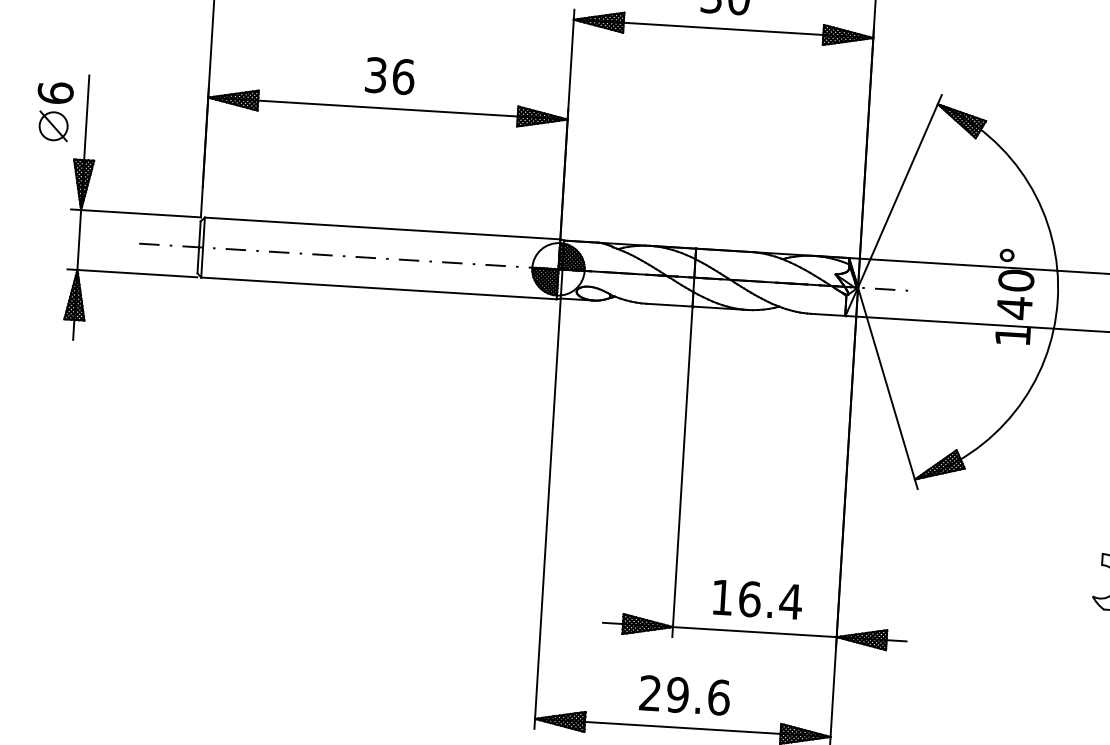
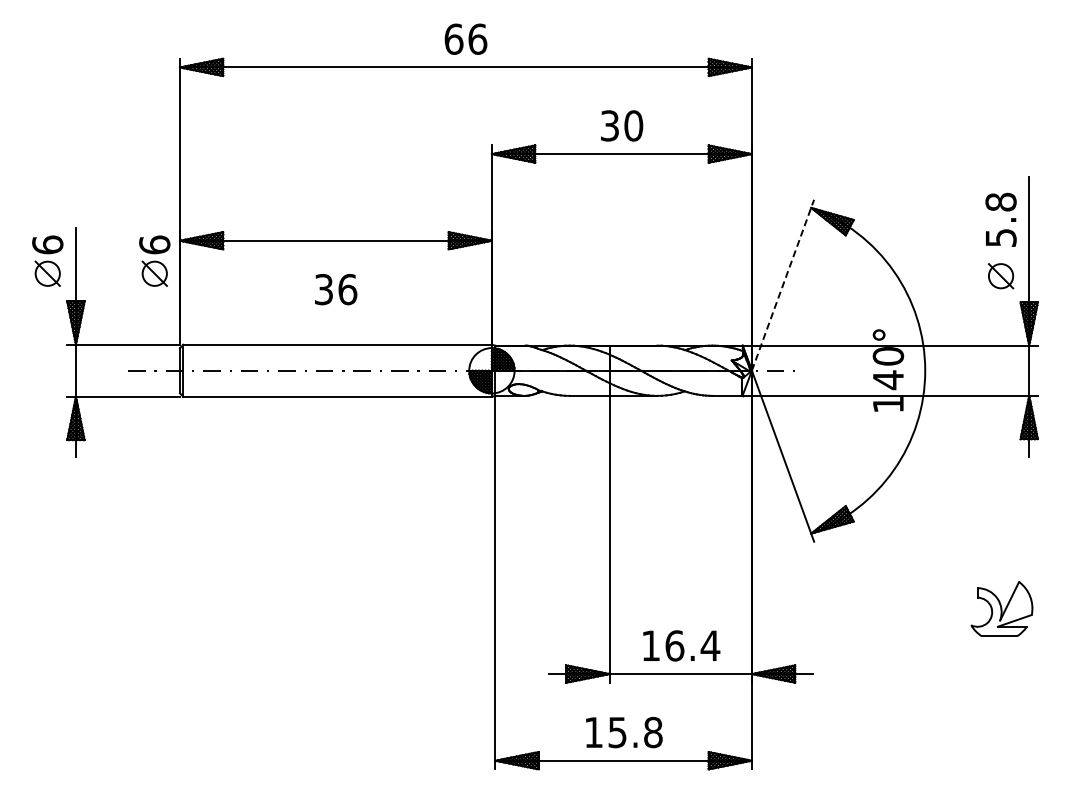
text: (390, 76) -> (336, 289), moved
part: (177, 118) -> (154, 260), added
line: (900, 191) -> (783, 285), solid -> dashed
text: (684, 695) -> (623, 732), 29.6 -> 15.8

